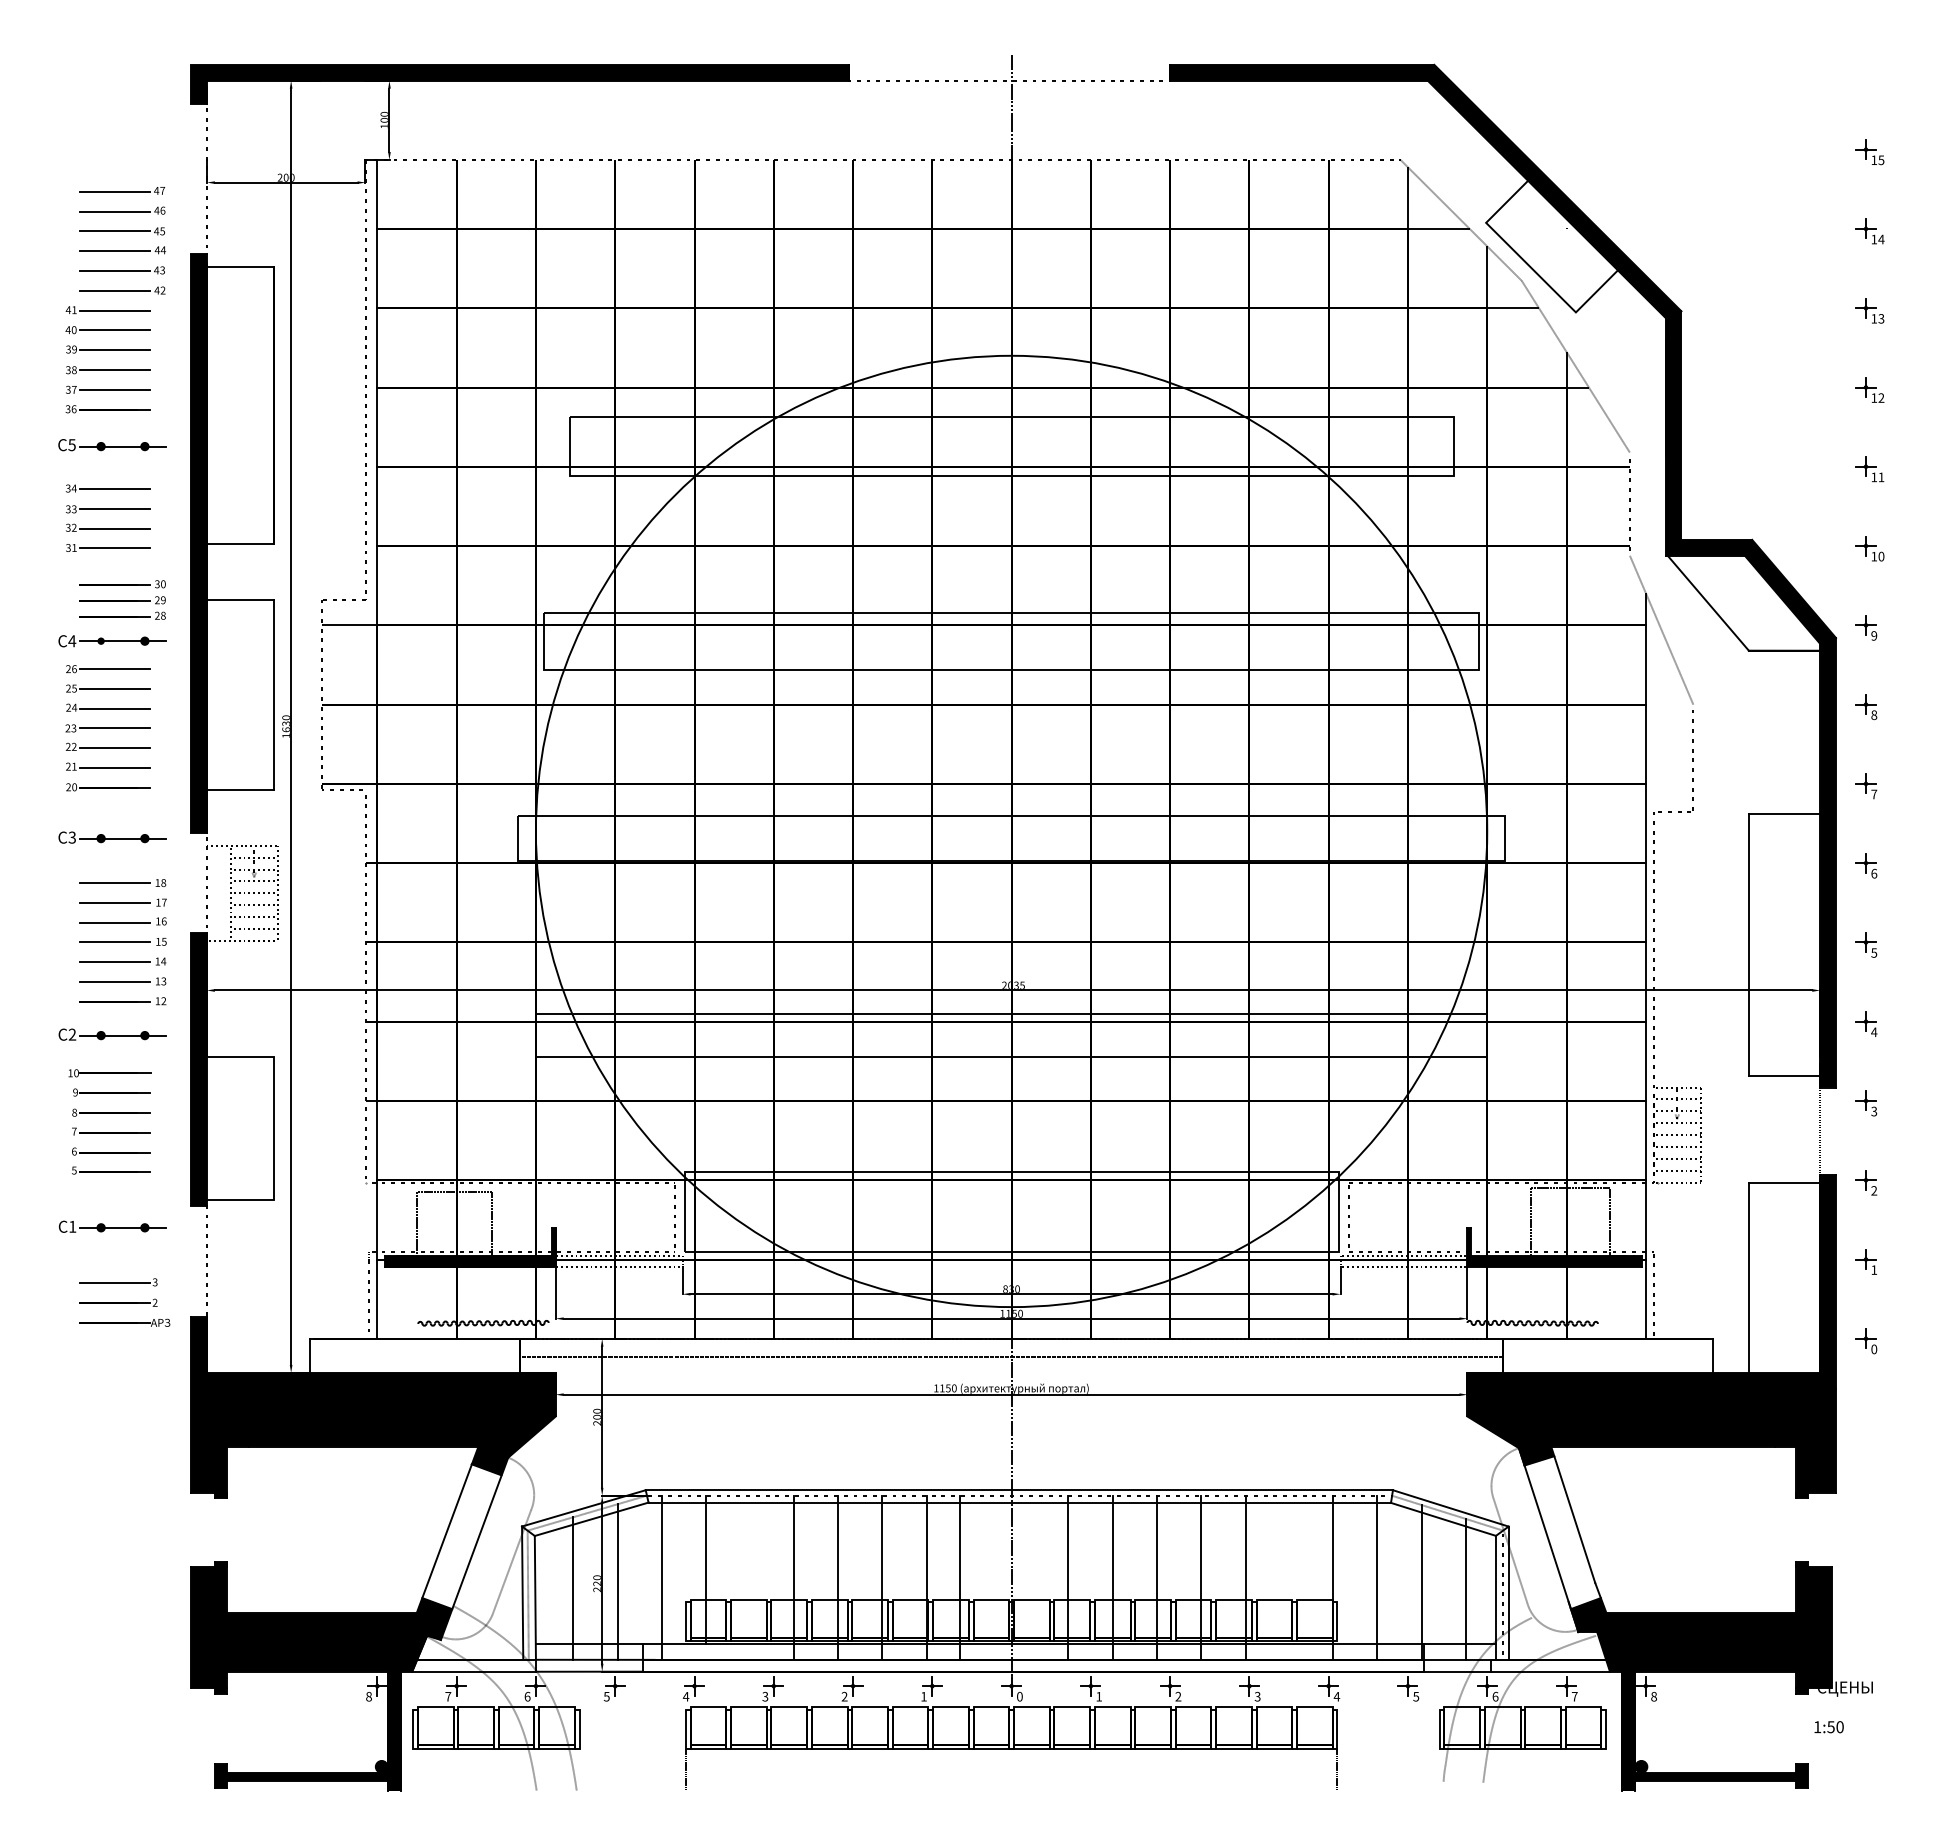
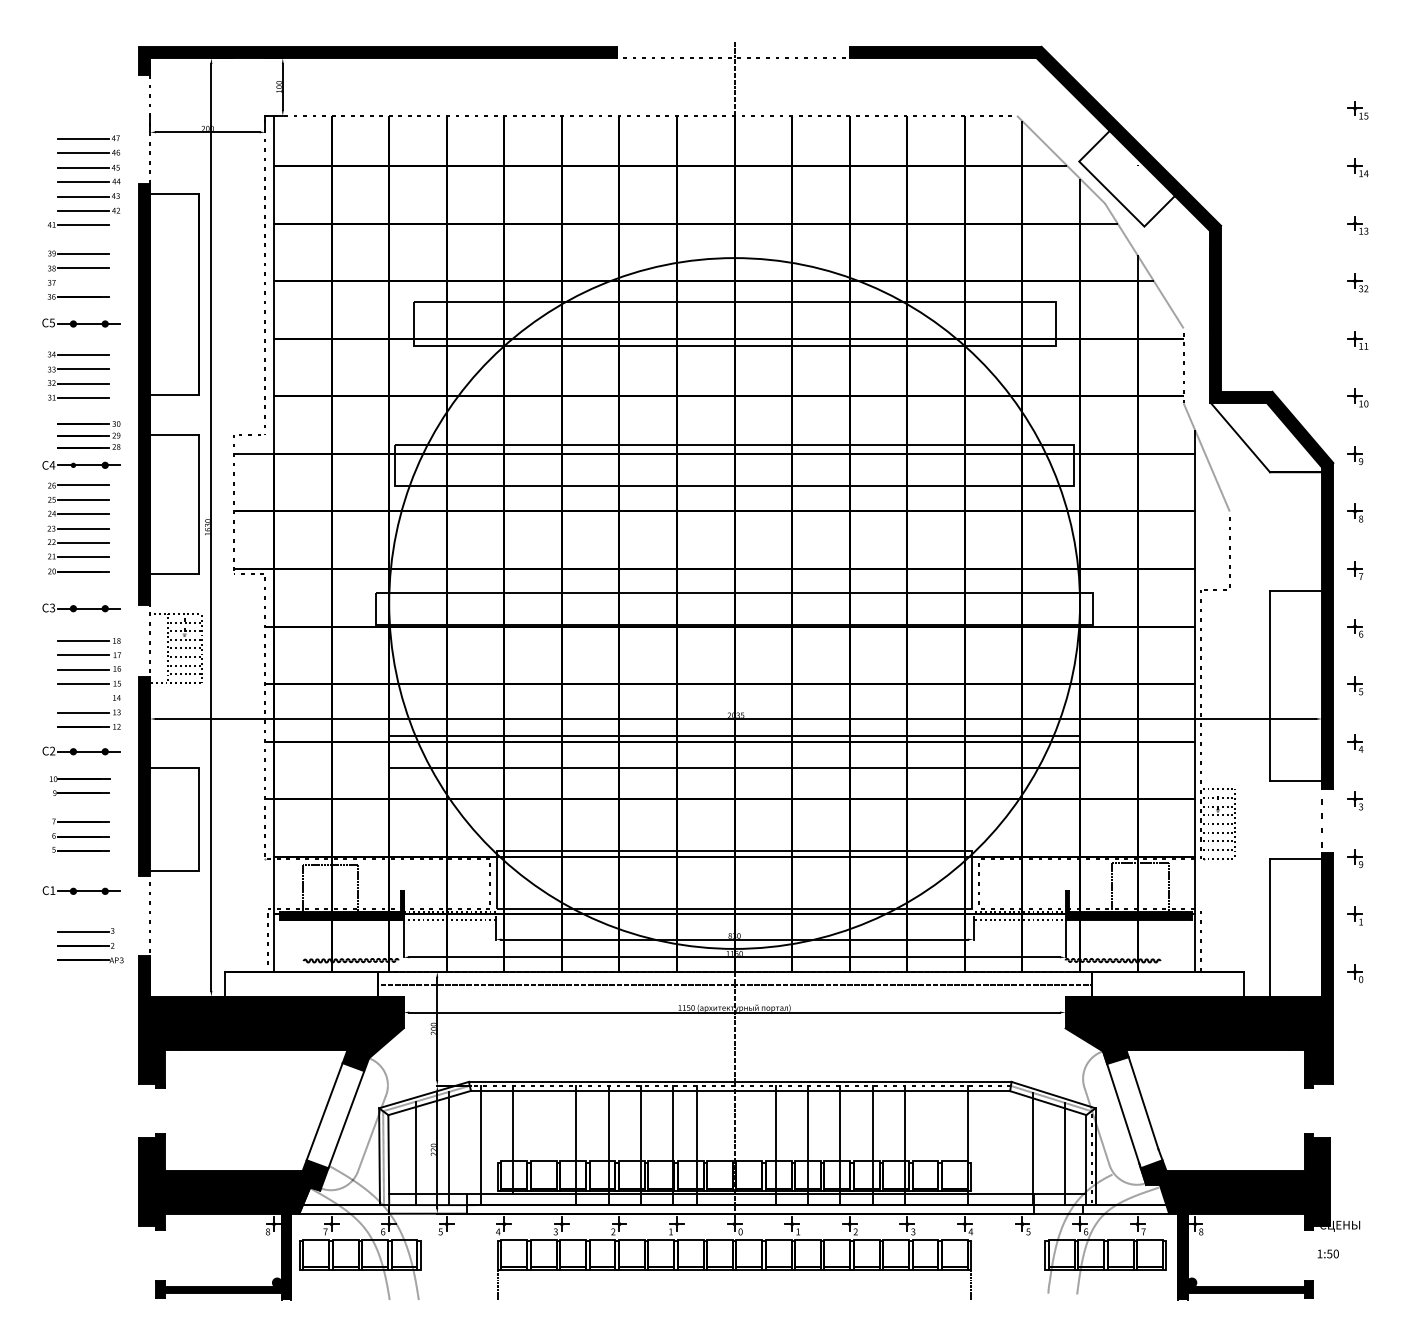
part: (107, 330) -> (78, 239), removed
line: (115, 389) -> (83, 282), removed
text: (1874, 397) -> (1361, 288), 12 -> 32
line: (115, 962) -> (83, 698), removed
part: (111, 1112) -> (80, 807), removed
text: (1874, 1190) -> (1361, 864), 2 -> 9
line: (1377, 1577) -> (1000, 1145), removed

